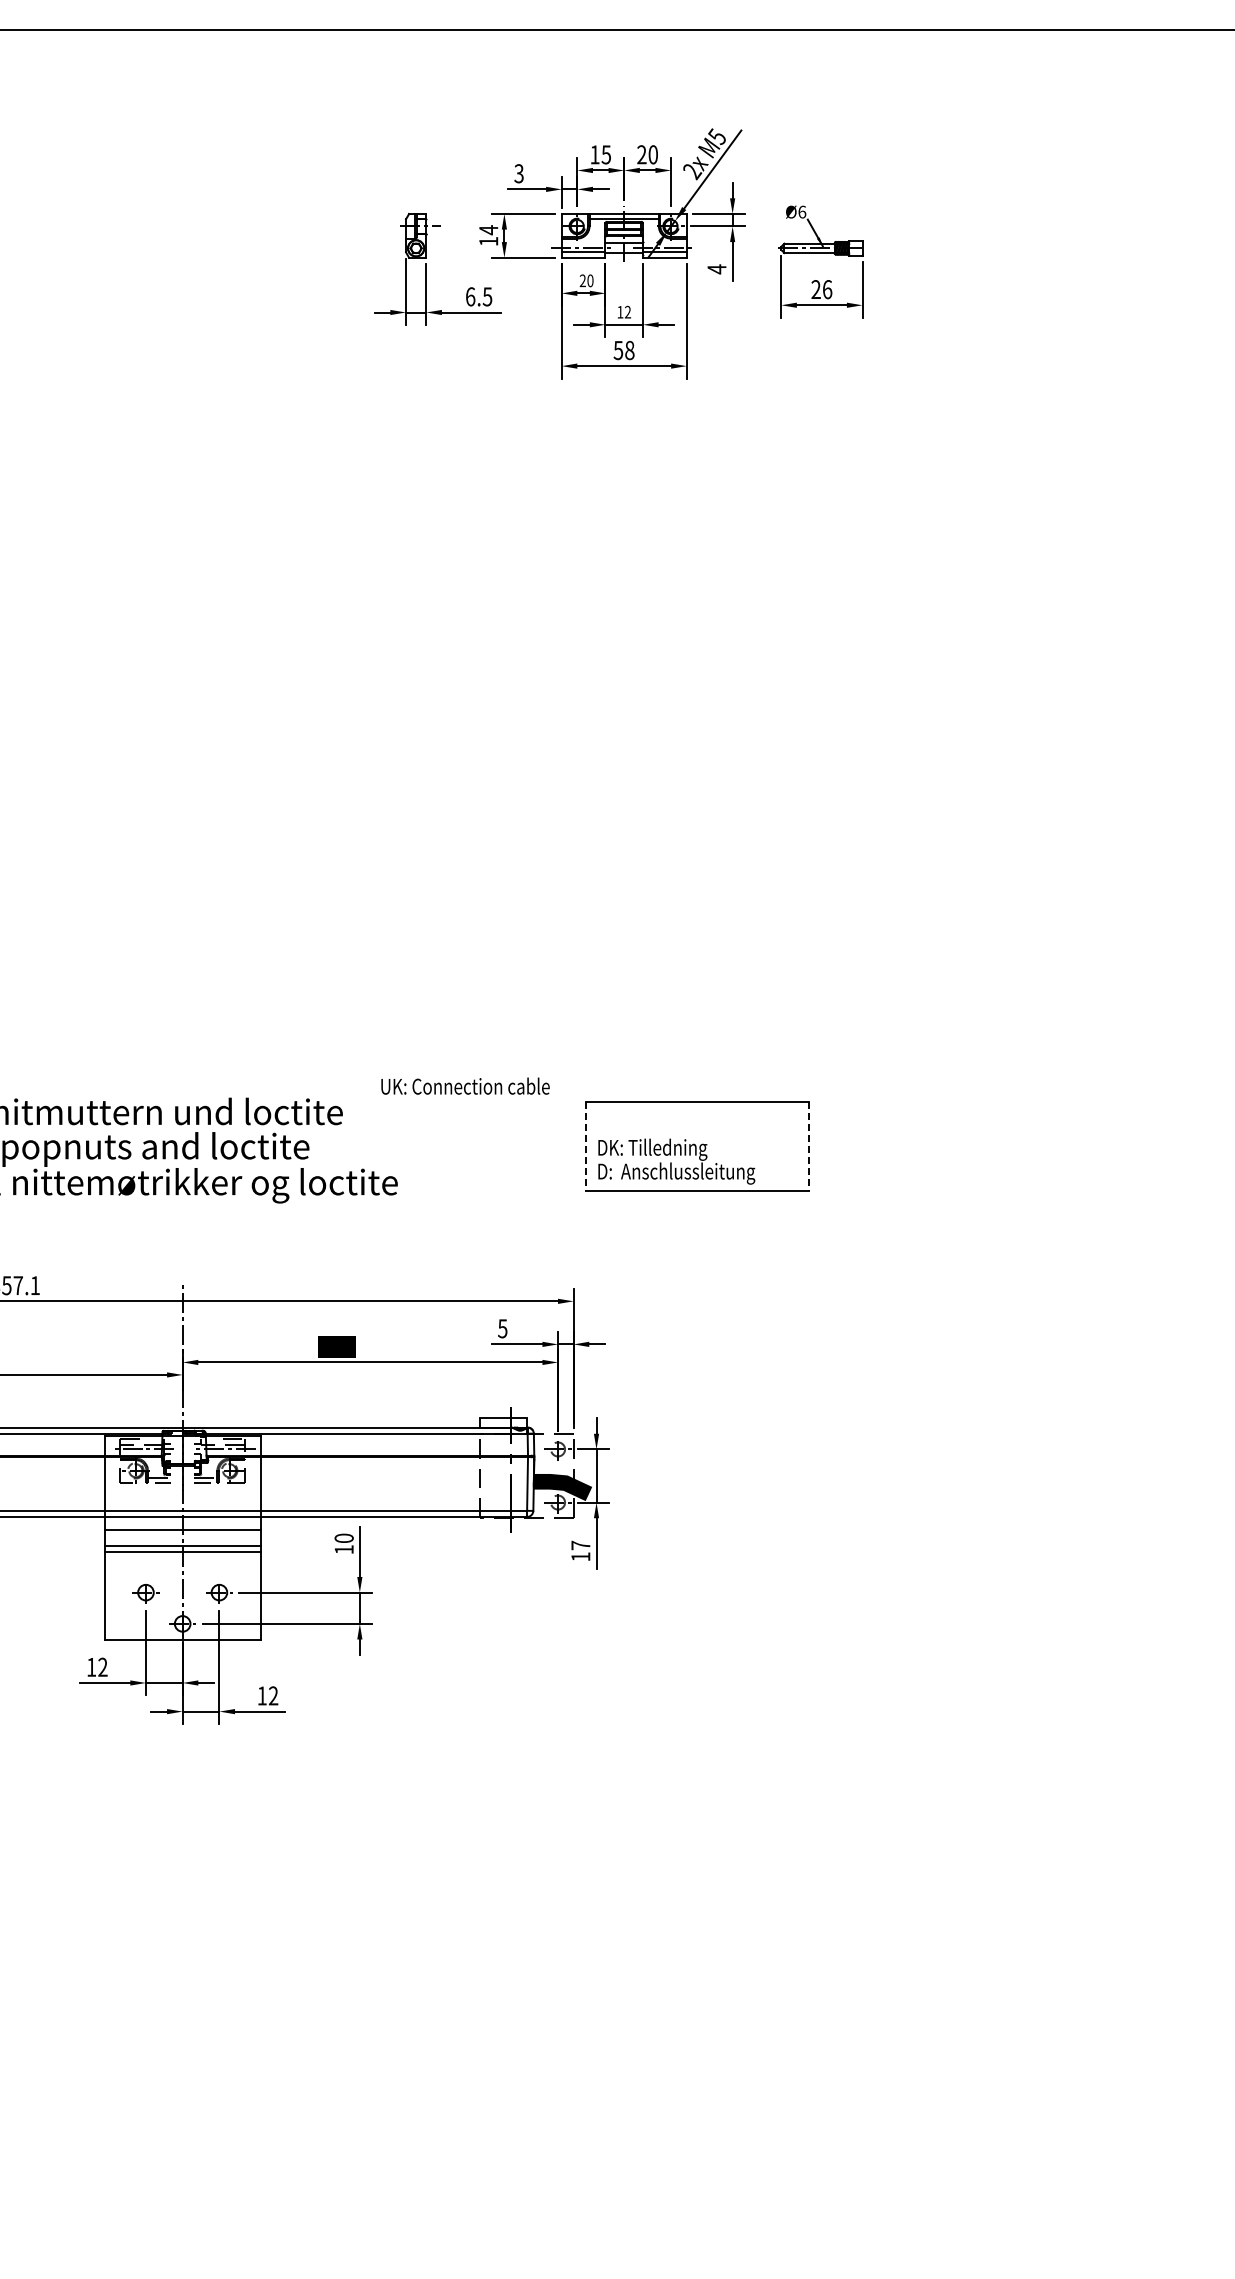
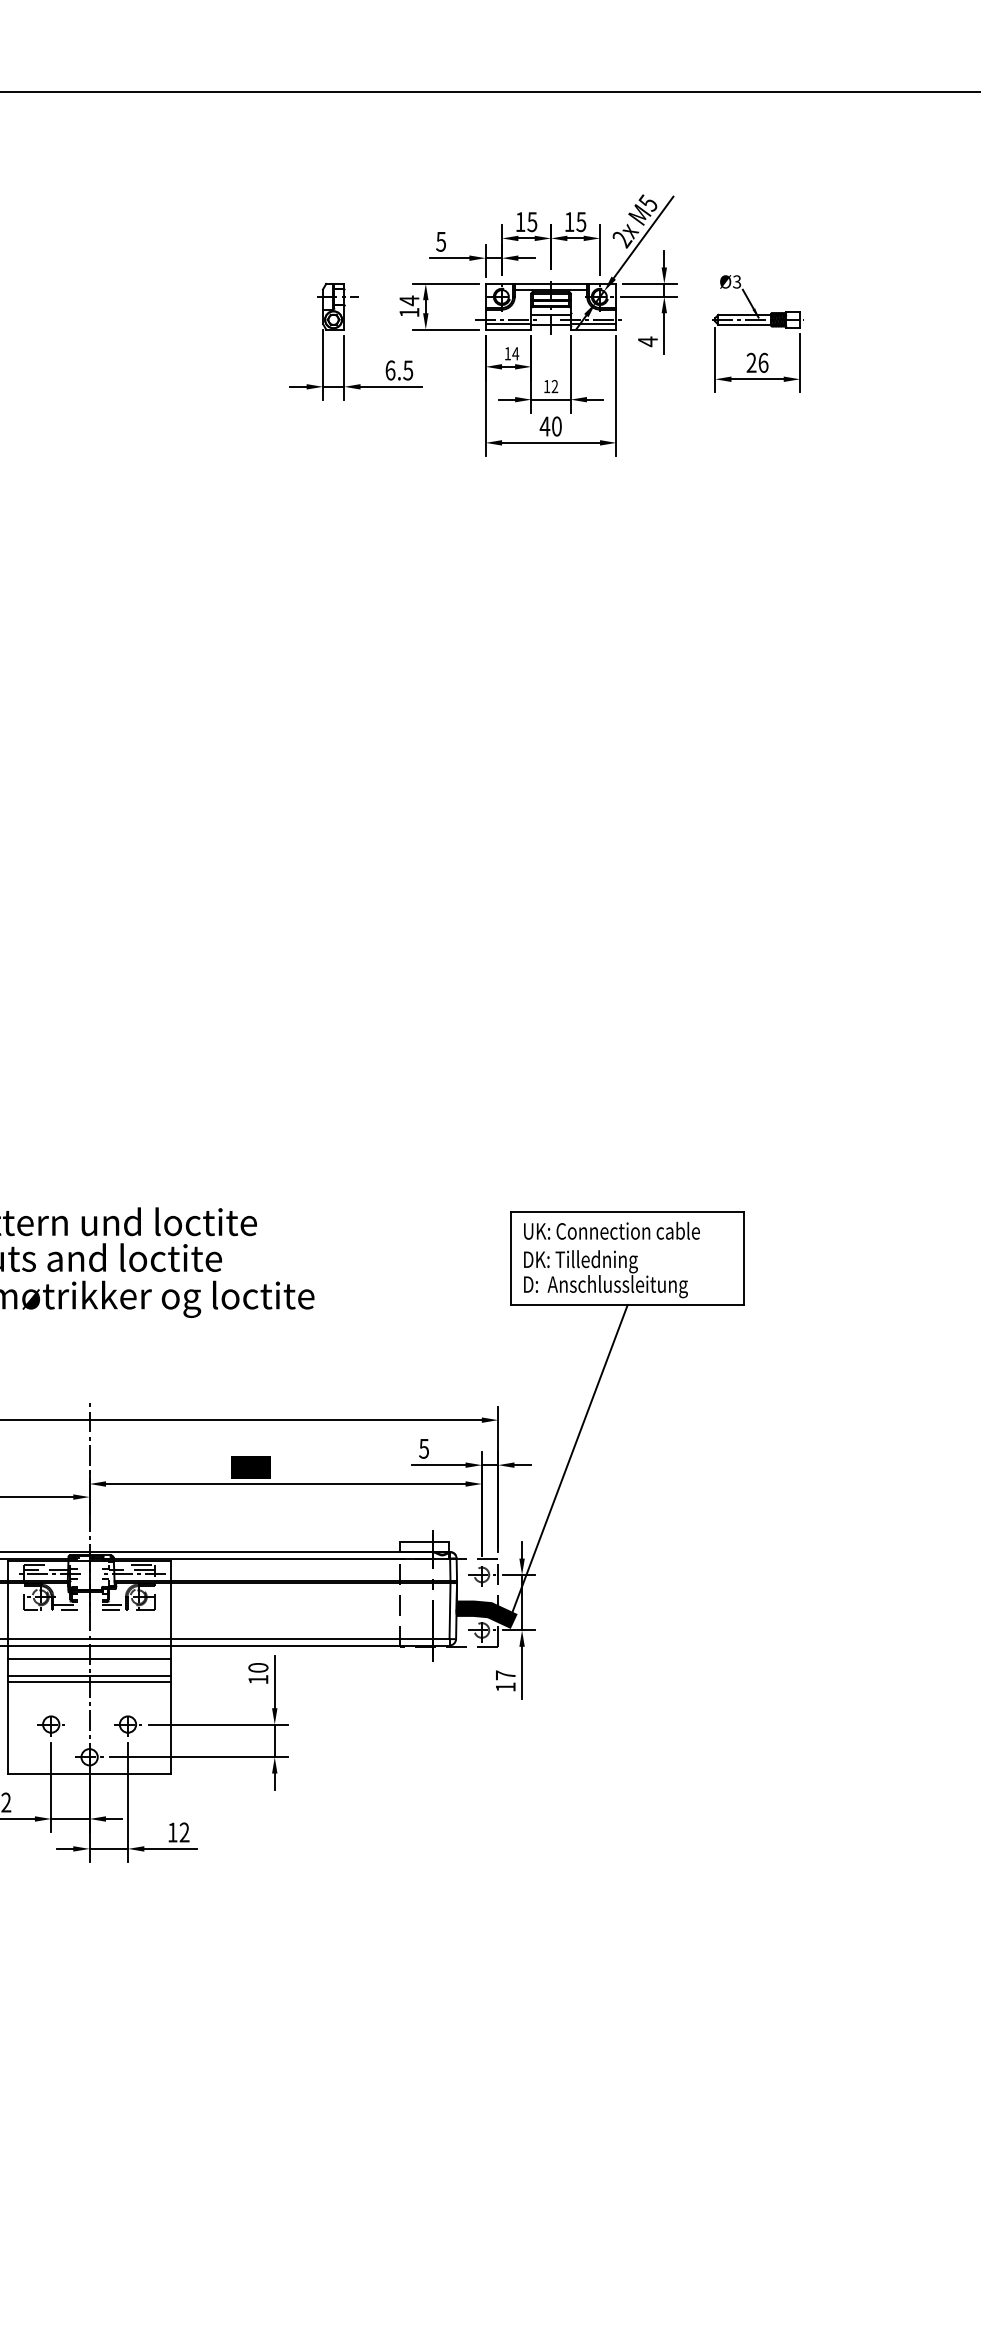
text: (647, 154) -> (575, 221), 20 -> 15
text: (518, 173) -> (440, 241), 3 -> 5
text: (802, 211) -> (737, 281), Ø6 -> Ø3
text: (586, 280) -> (511, 353), 20 -> 14
text: (623, 350) -> (550, 426), 58 -> 40
text: (465, 1085) -> (611, 1230), moved
line: (586, 1146) -> (511, 1258), dashed -> solid
line: (808, 1146) -> (743, 1258), dashed -> solid
line: (640, 1341) -> (568, 1462), added

